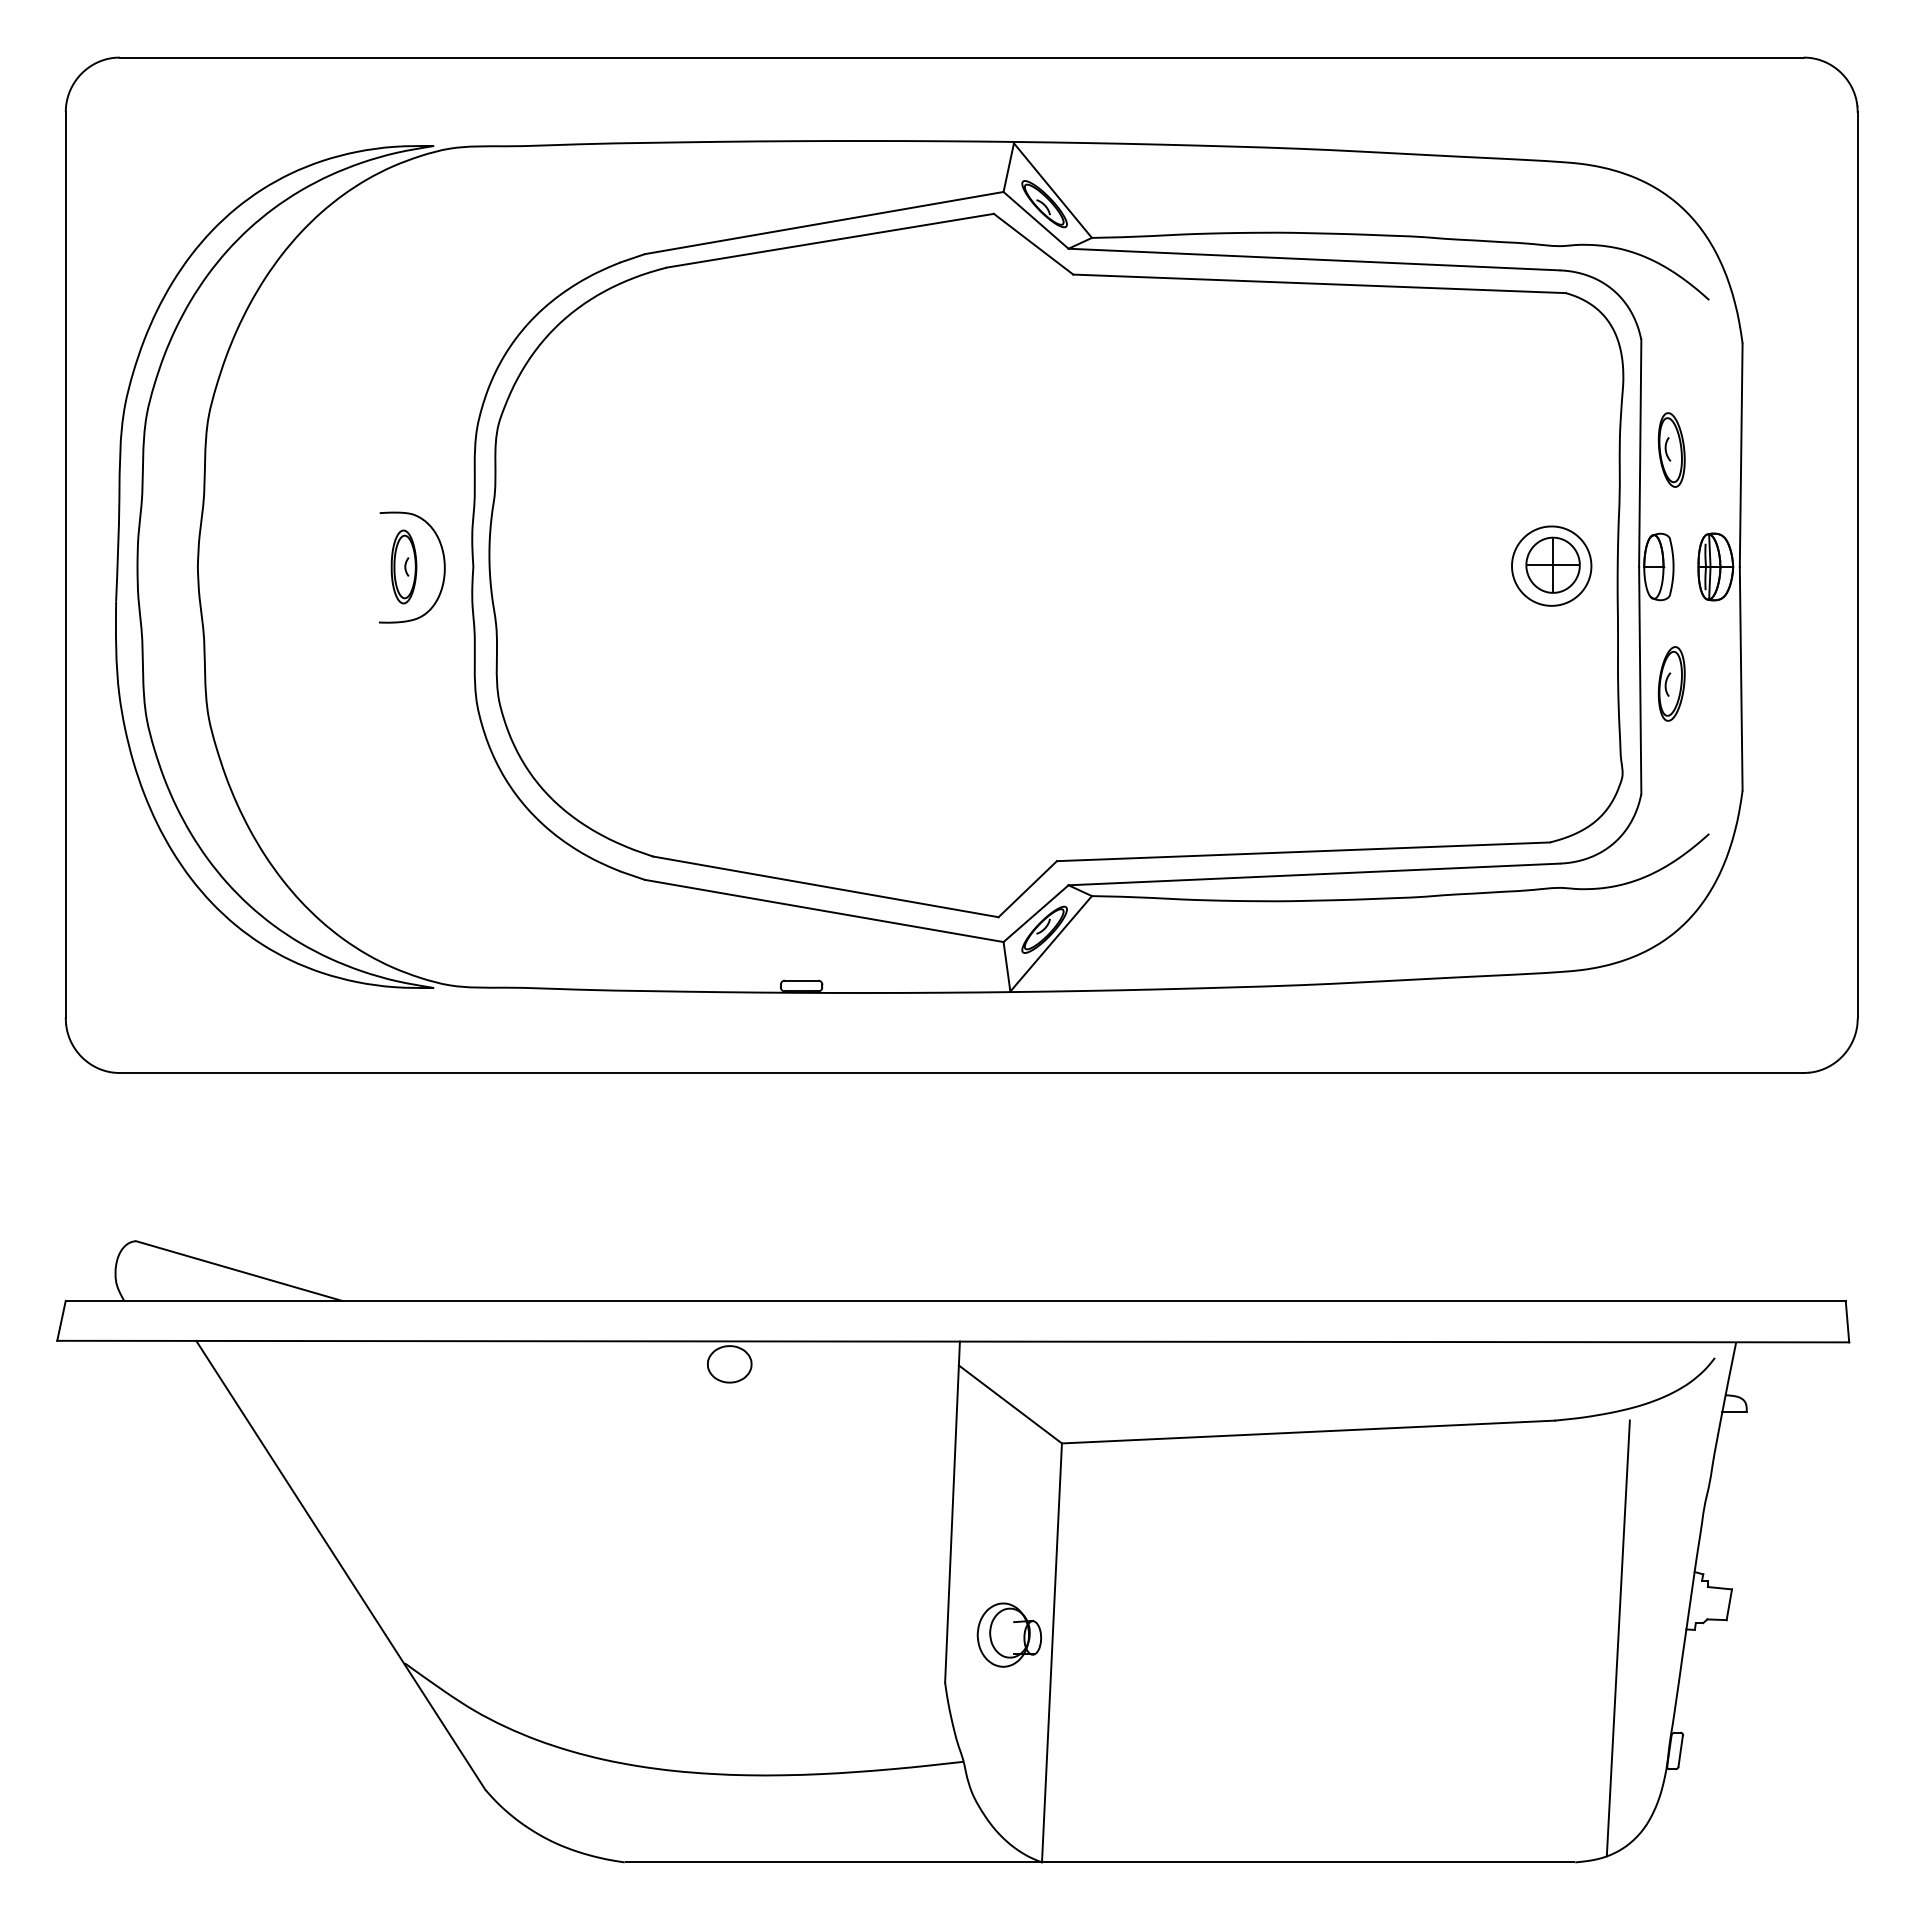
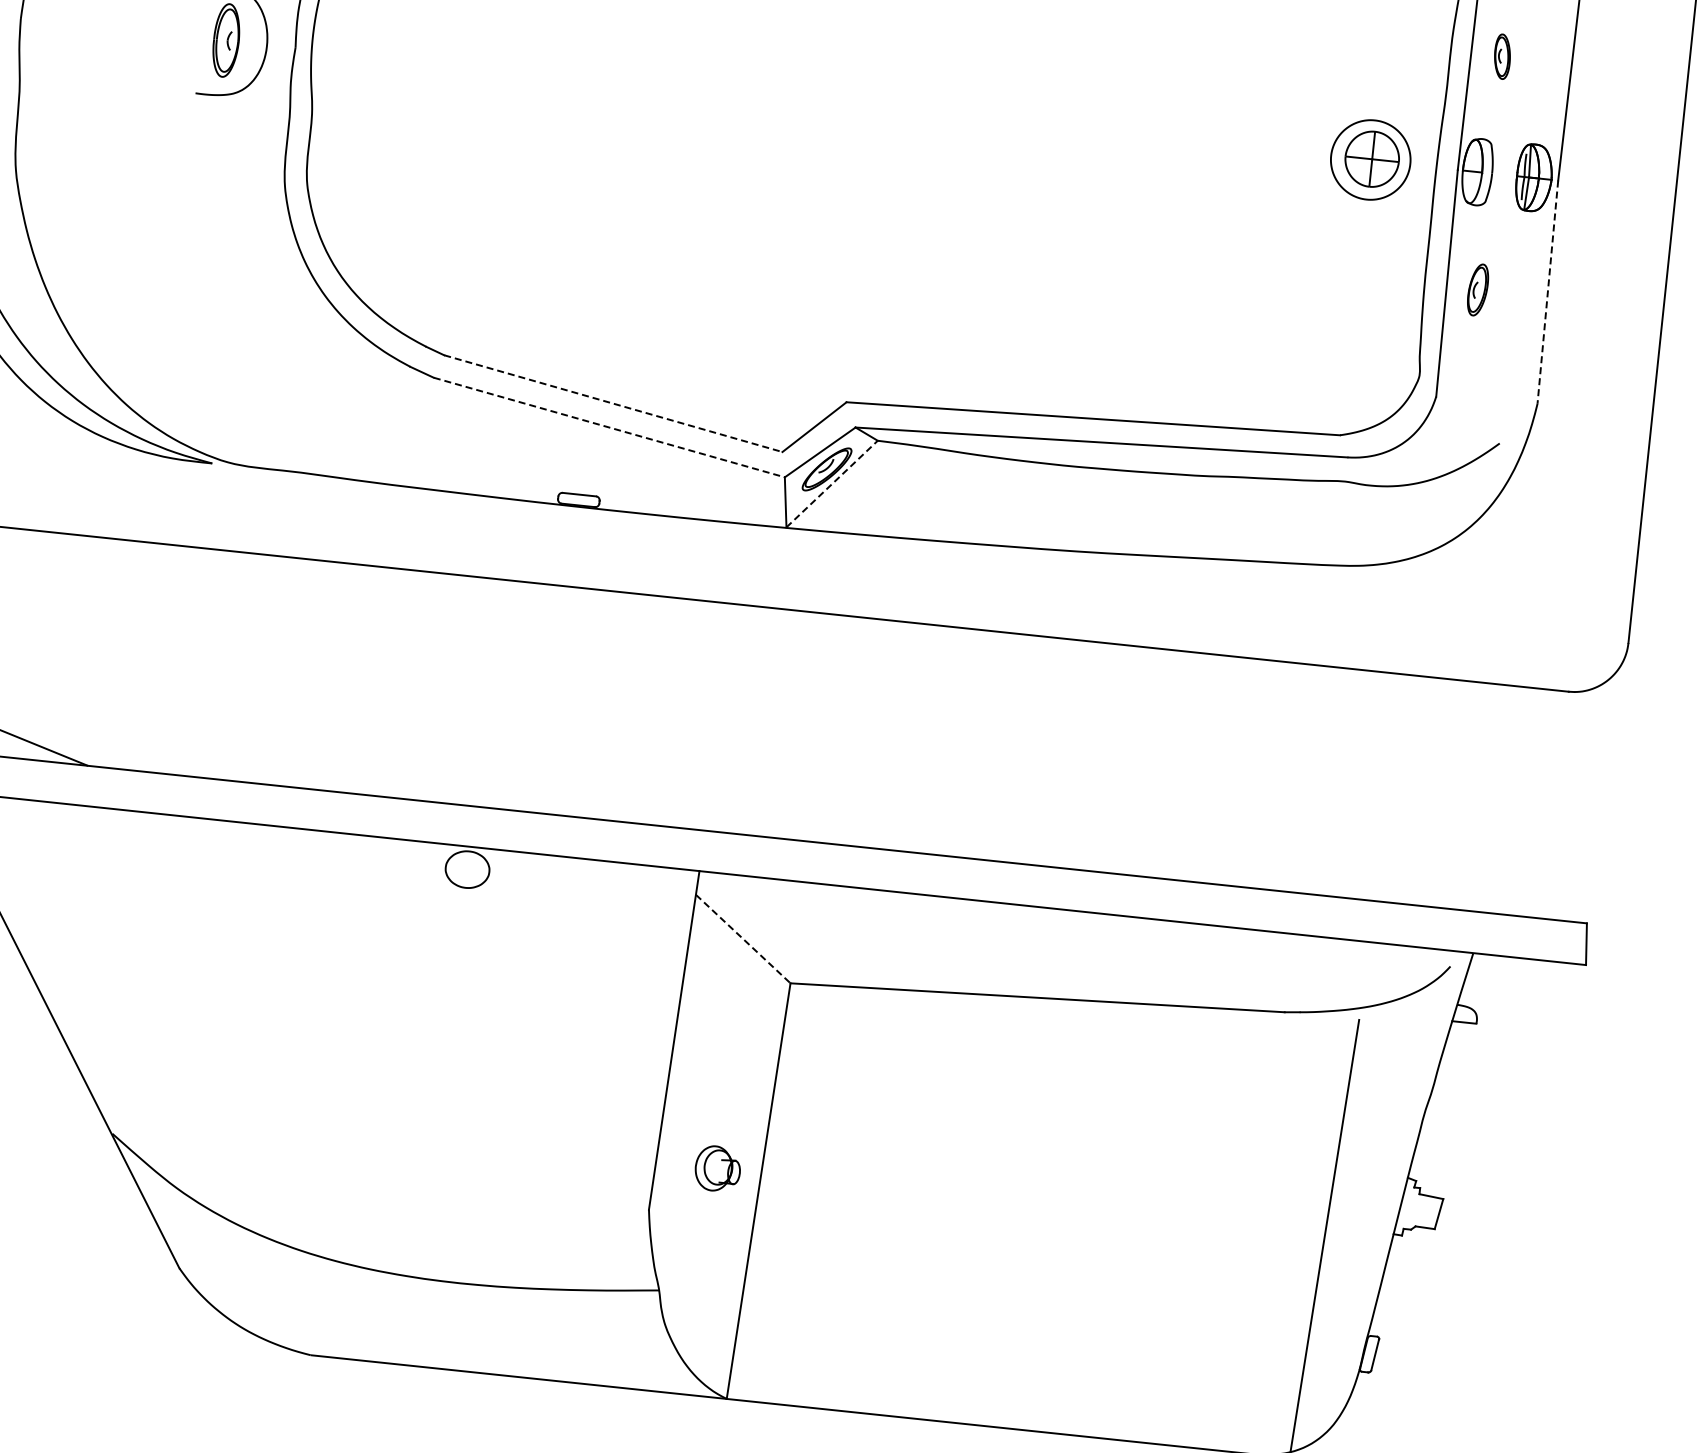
part: (1671, 449) -> (1502, 56), size x0.6
line: (1741, 678) -> (1548, 291), solid -> dashed
part: (1671, 683) -> (1477, 289), size x0.7
line: (826, 886) -> (614, 403), solid -> dashed
line: (824, 911) -> (609, 428), solid -> dashed
line: (1051, 943) -> (832, 483), solid -> dashed
line: (1010, 1404) -> (743, 939), solid -> dashed
part: (1008, 1634) -> (717, 1168), size x0.7

